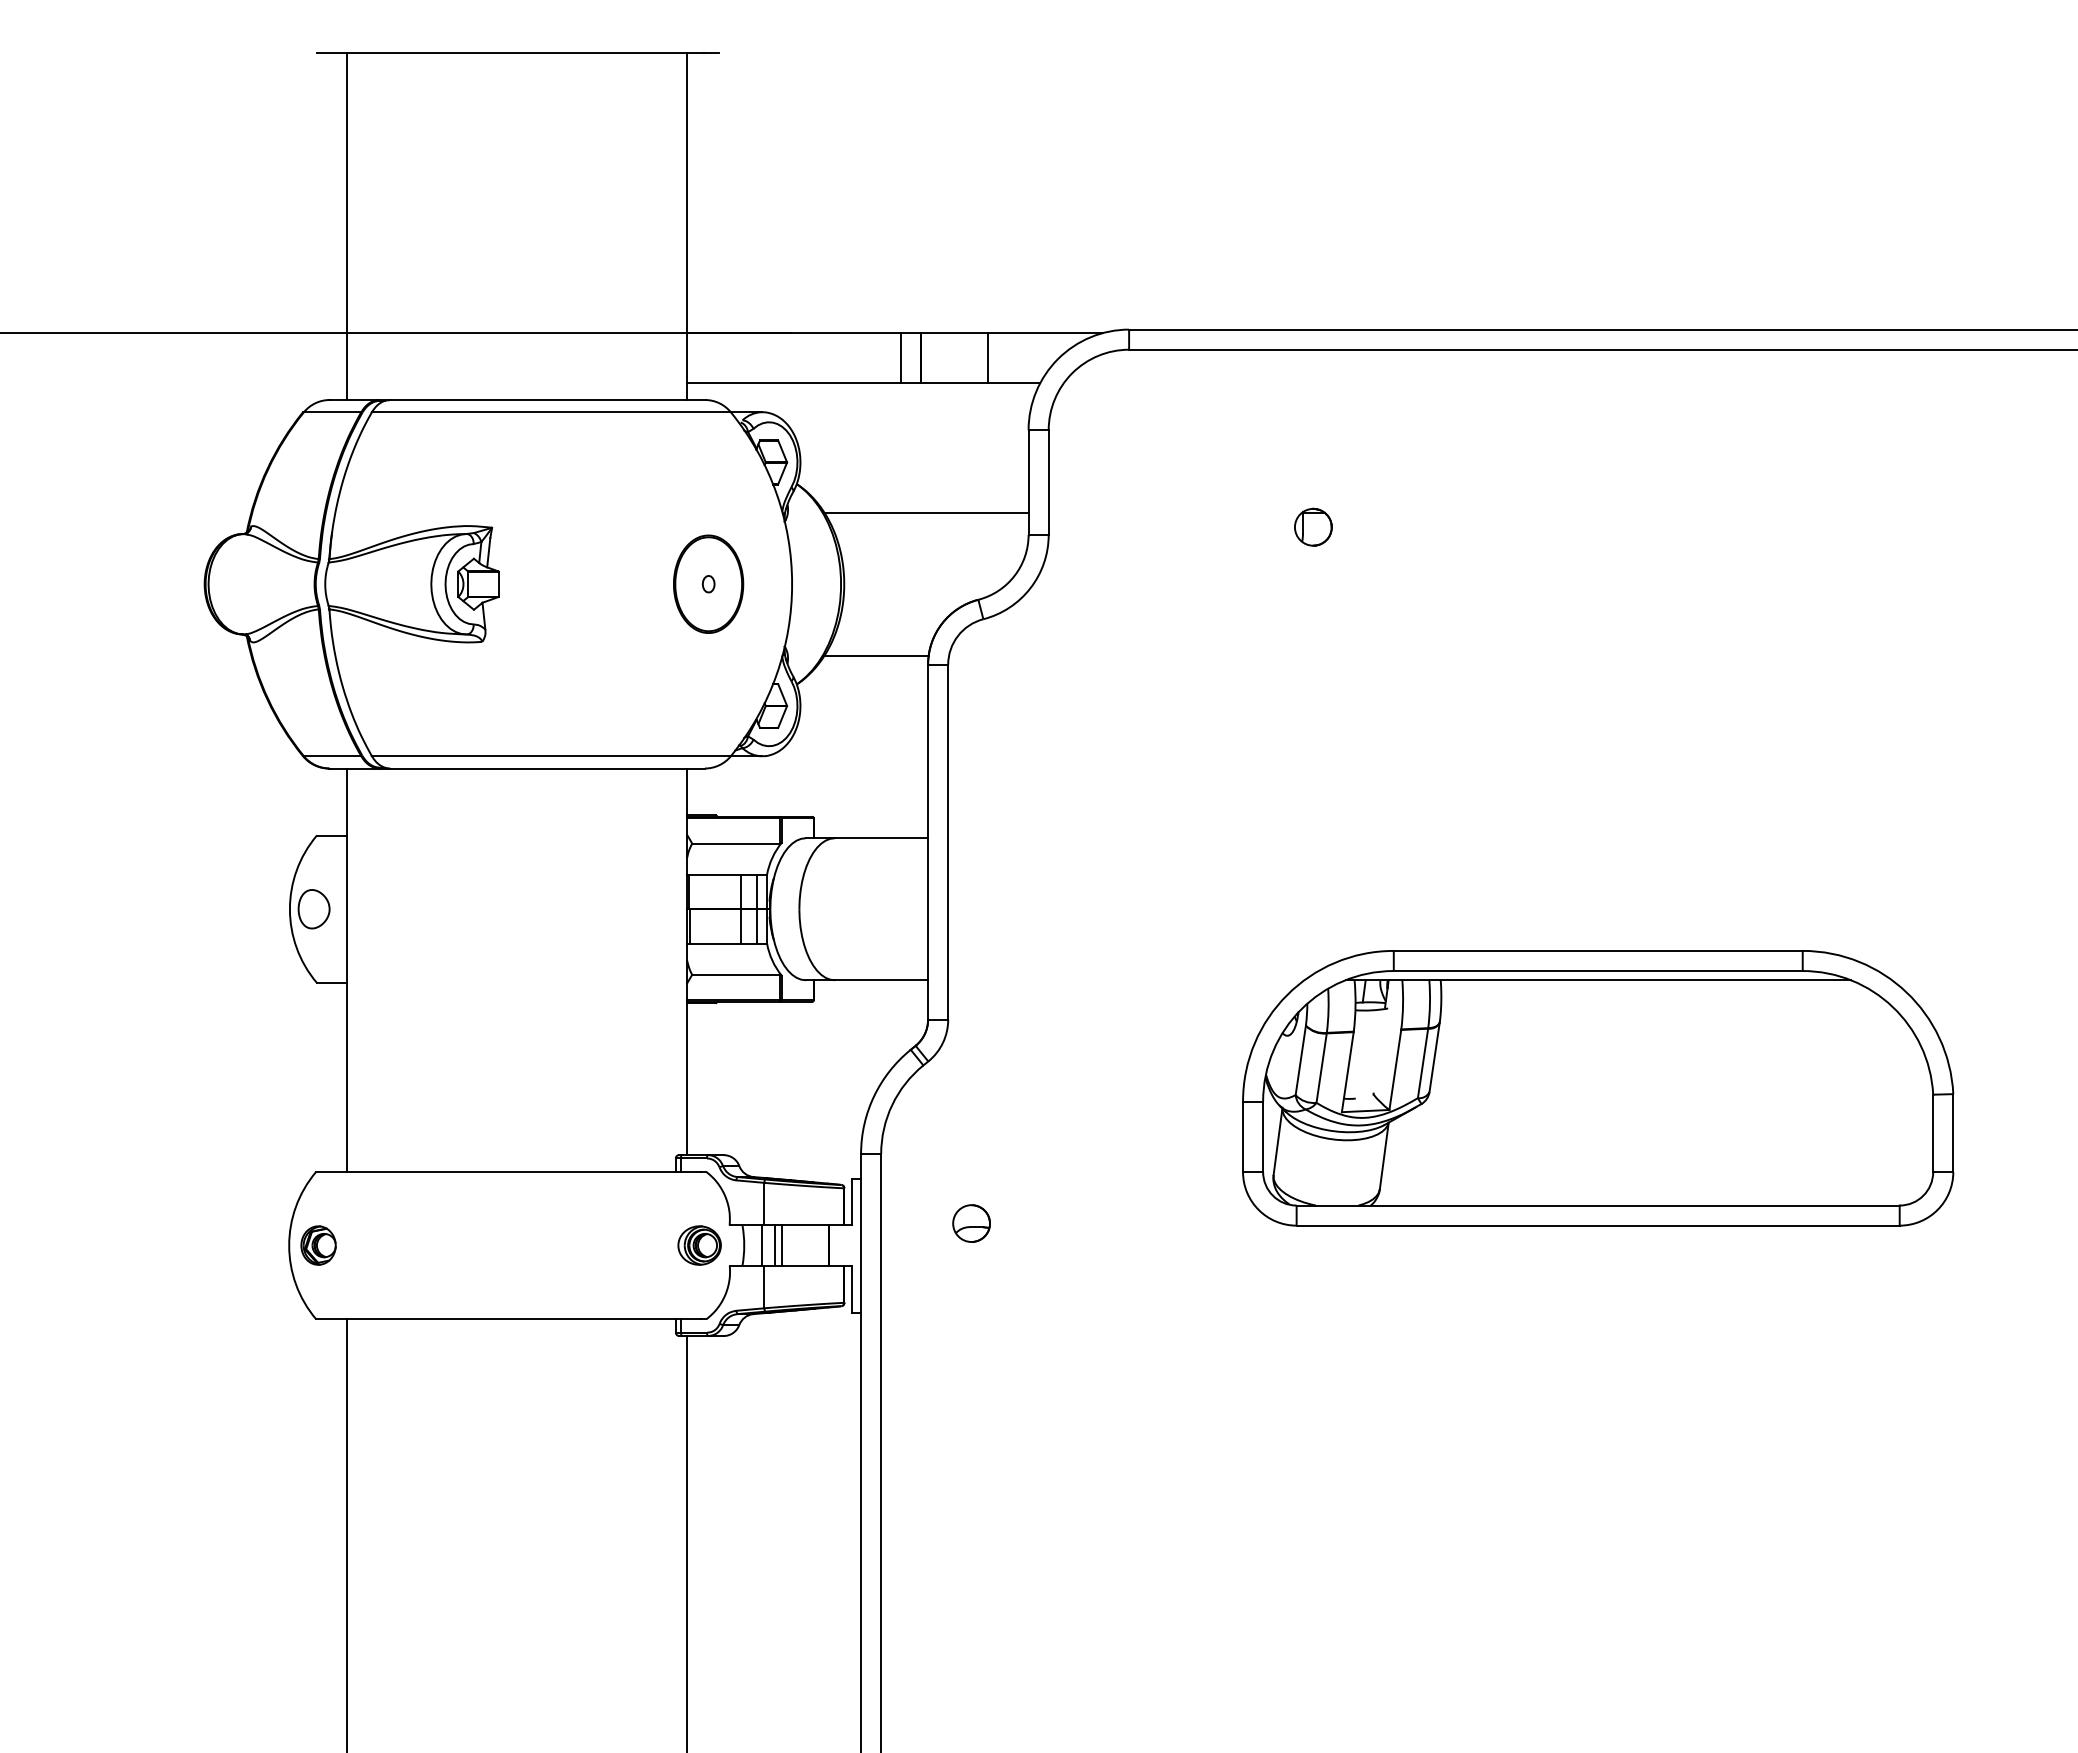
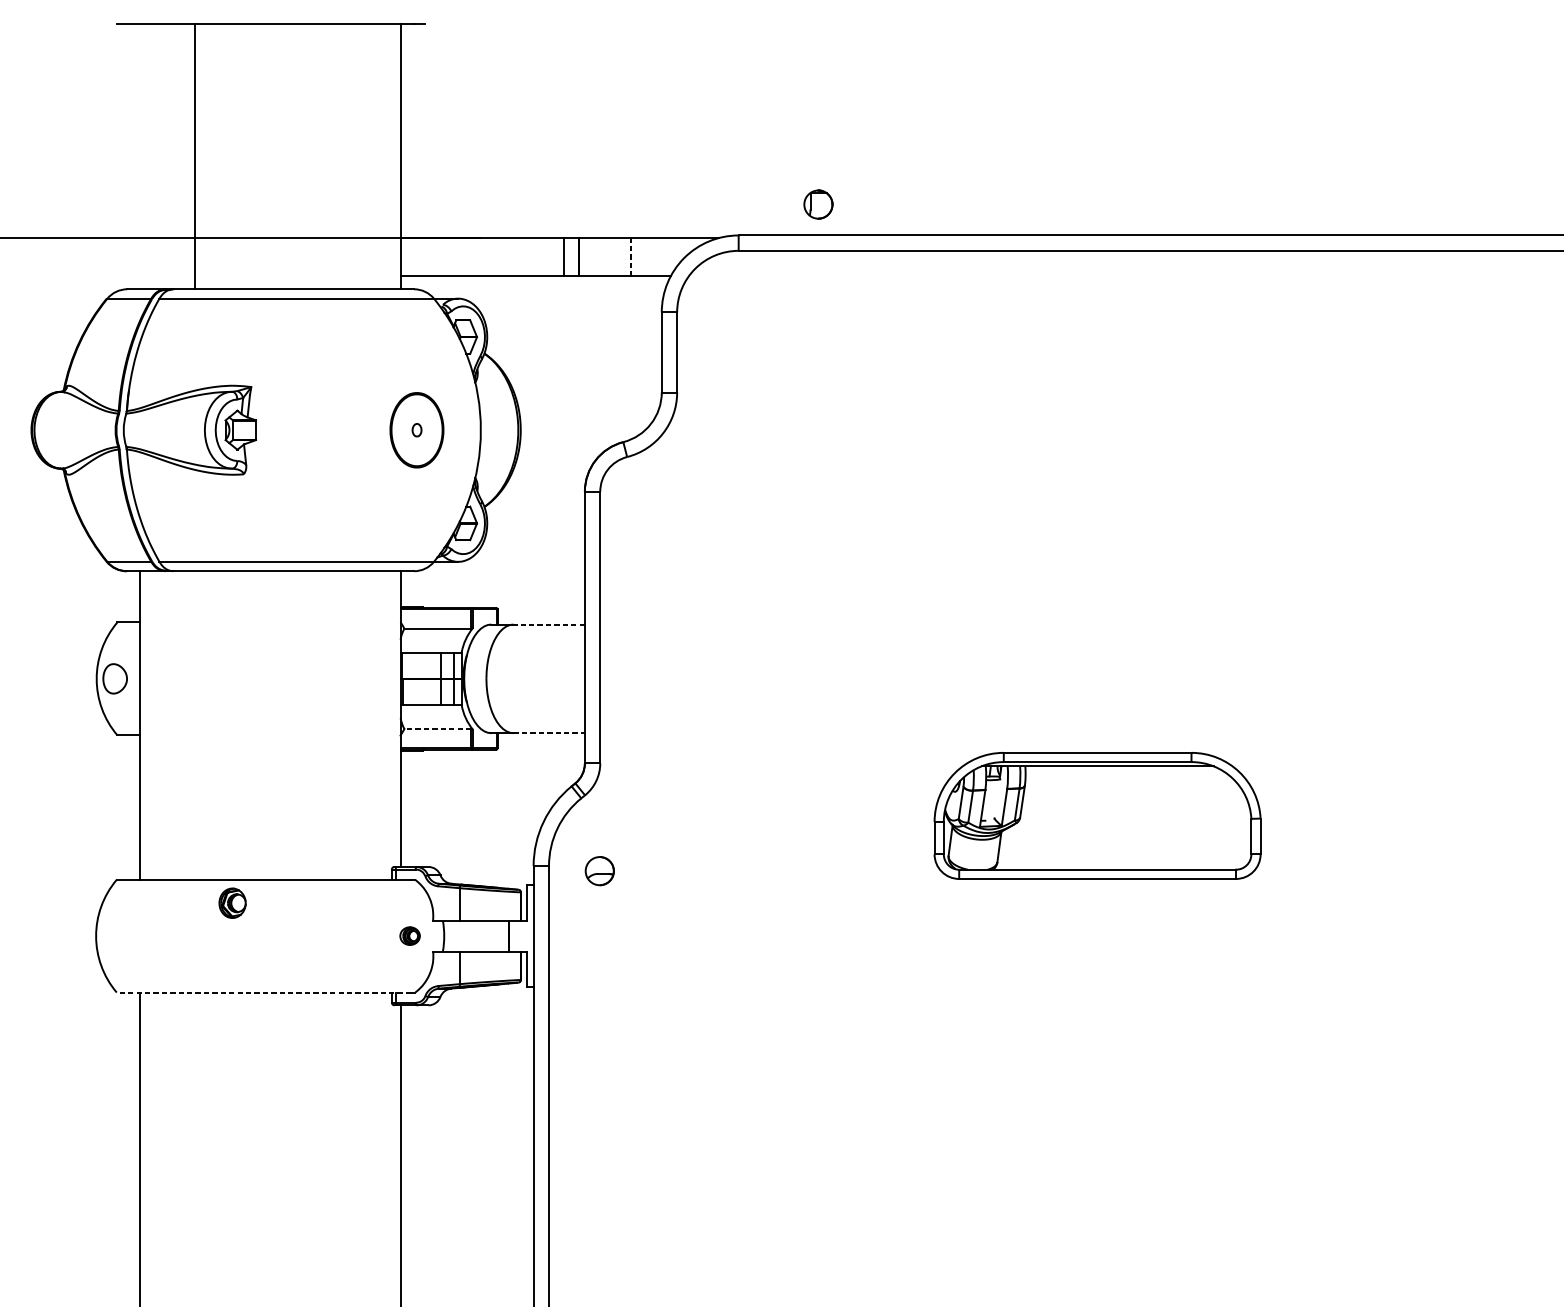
line: (346, 225) -> (195, 155), moved
line: (987, 357) -> (630, 256), solid -> dashed
line: (926, 512) -> (583, 375), removed
part: (1313, 526) -> (818, 204), moved
line: (876, 655) -> (545, 484), removed
line: (881, 838) -> (549, 624), solid -> dashed
line: (735, 974) -> (437, 728), solid -> dashed
line: (881, 980) -> (549, 733), solid -> dashed
part: (1598, 1088) -> (1097, 816), size x0.6
part: (971, 1223) -> (599, 871), moved
part: (318, 1245) -> (232, 903), moved
part: (699, 1245) -> (410, 936), size x0.6
line: (761, 1245) -> (457, 936), removed
line: (775, 1245) -> (468, 936), removed
line: (782, 1245) -> (473, 936), removed
line: (508, 1319) -> (263, 992), solid -> dashed

